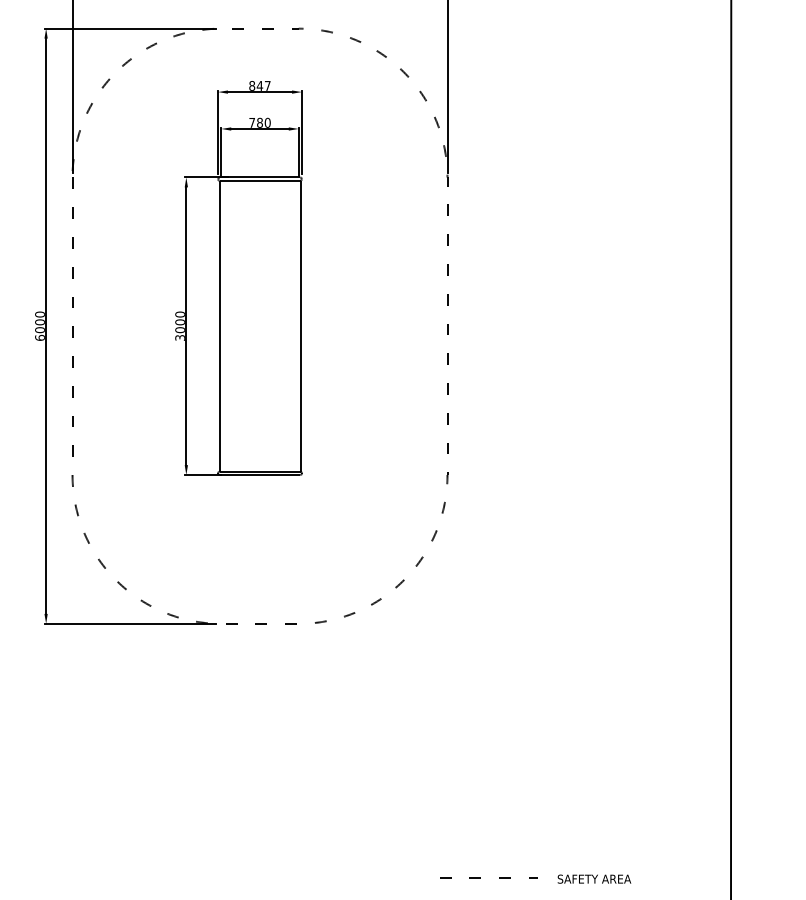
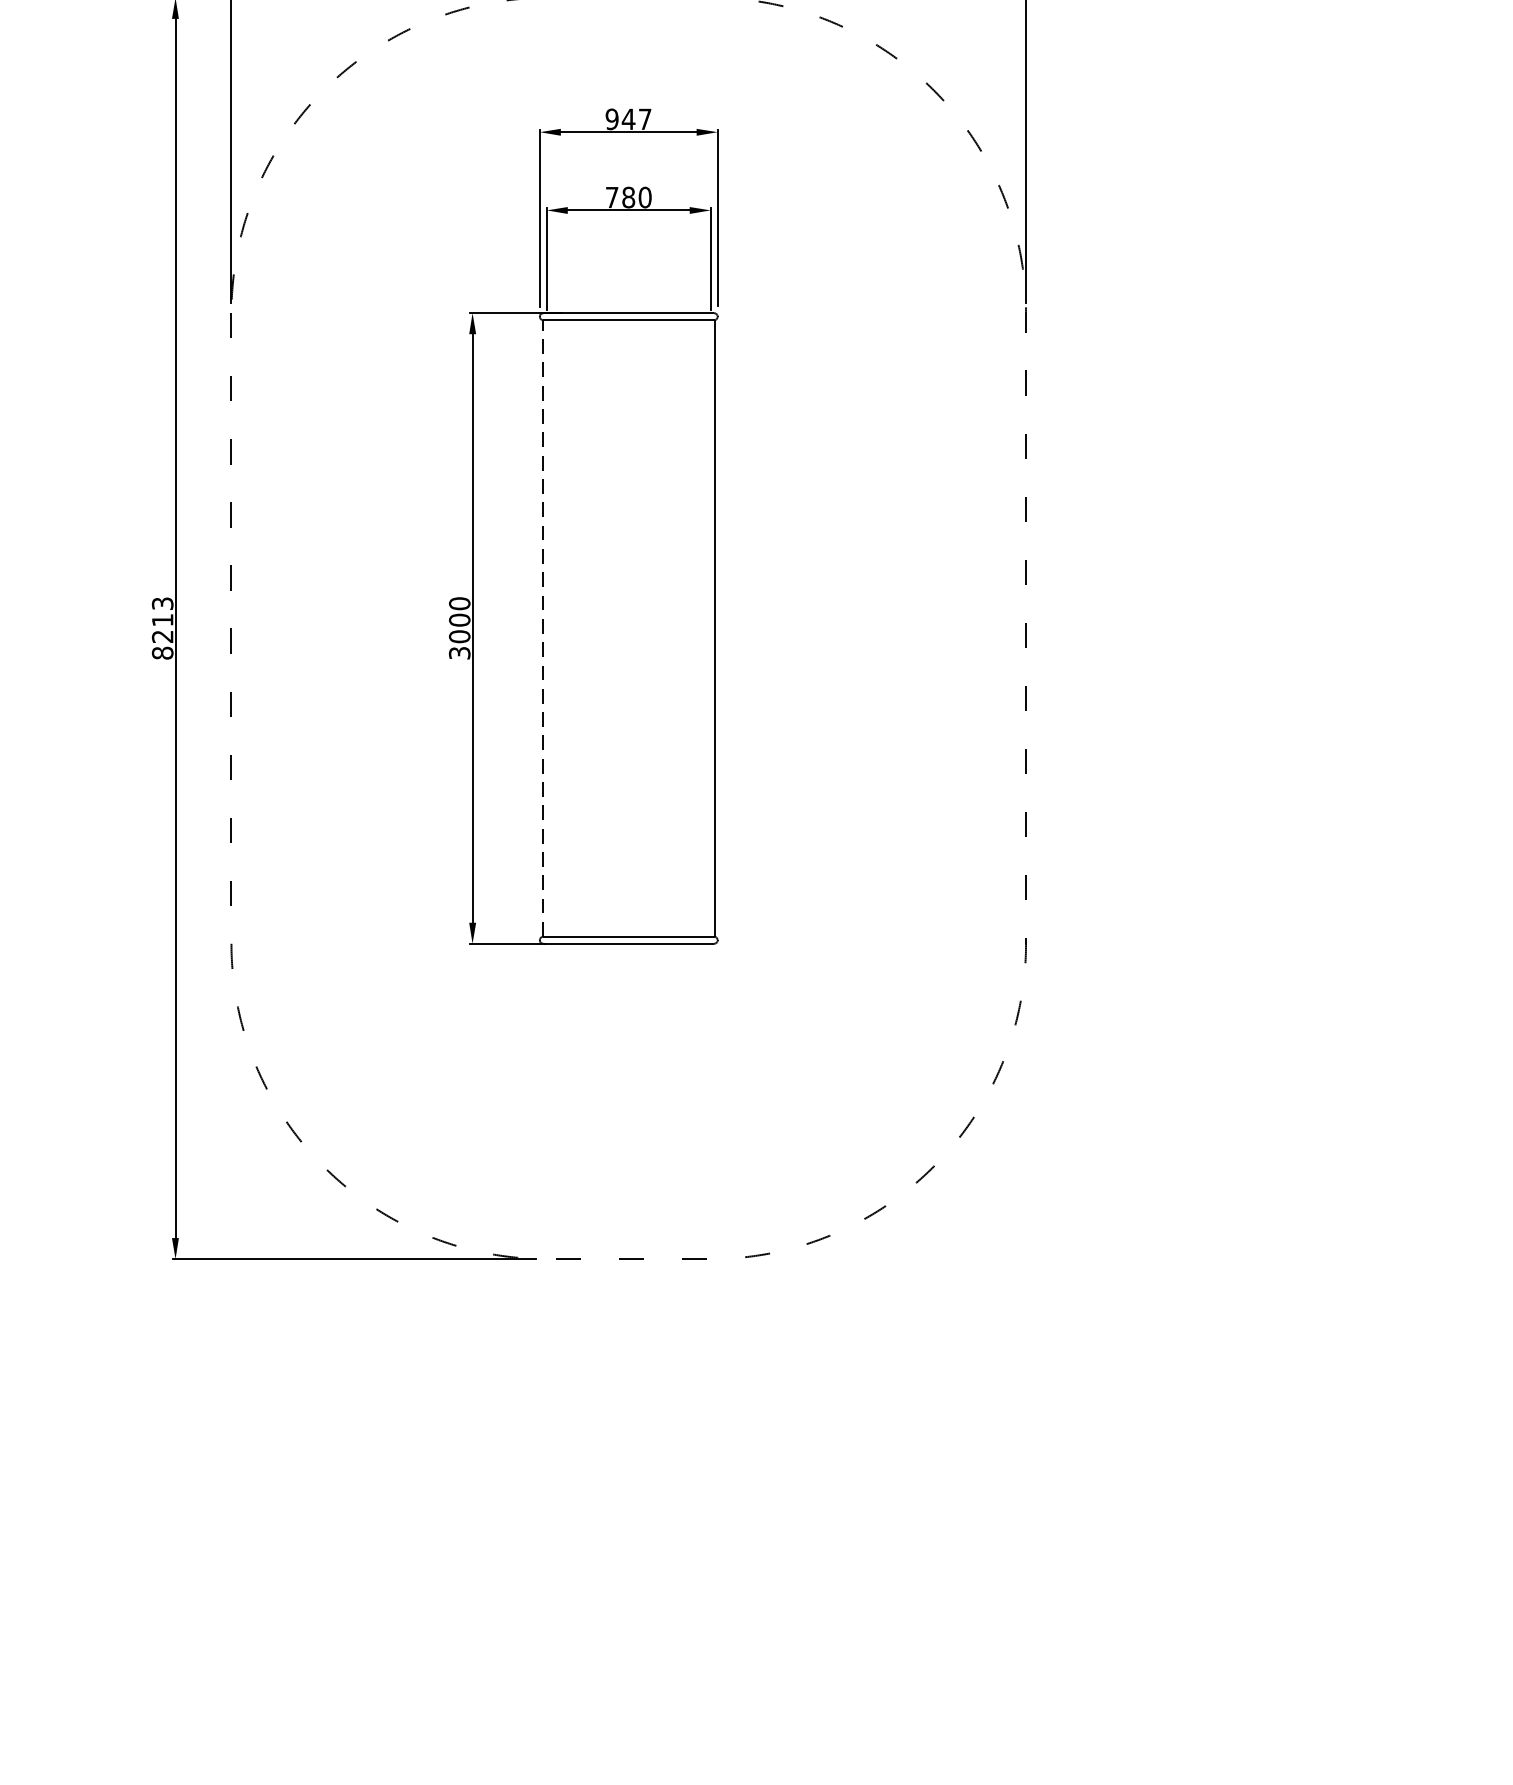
text: (252, 85) -> (612, 118), 847 -> 947
text: (39, 325) -> (161, 626), 6000 -> 8213
line: (219, 325) -> (542, 626), solid -> dashed

